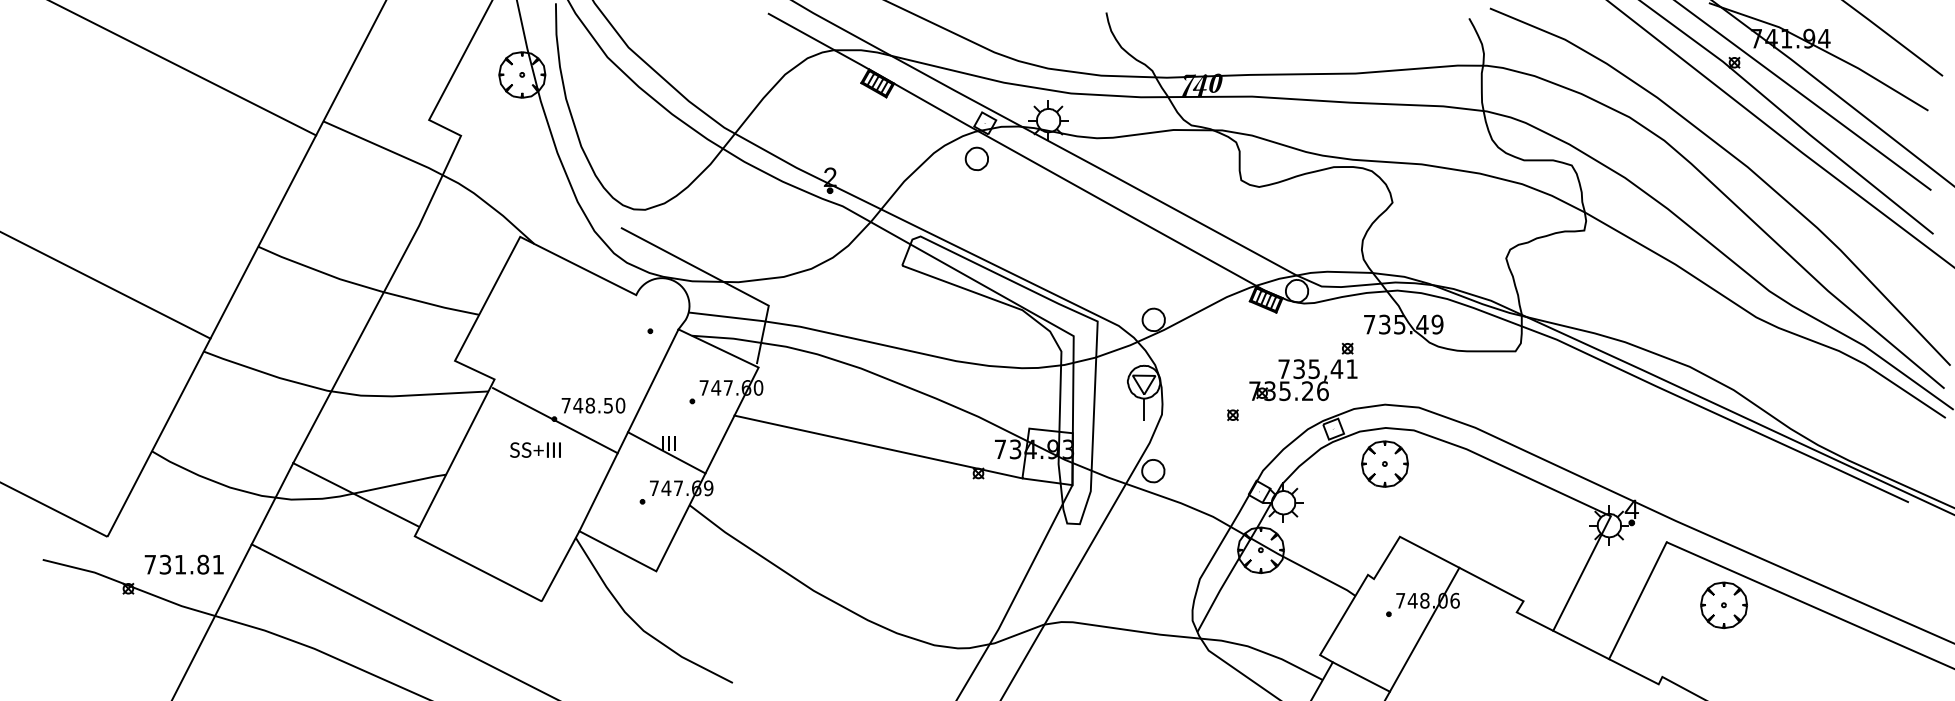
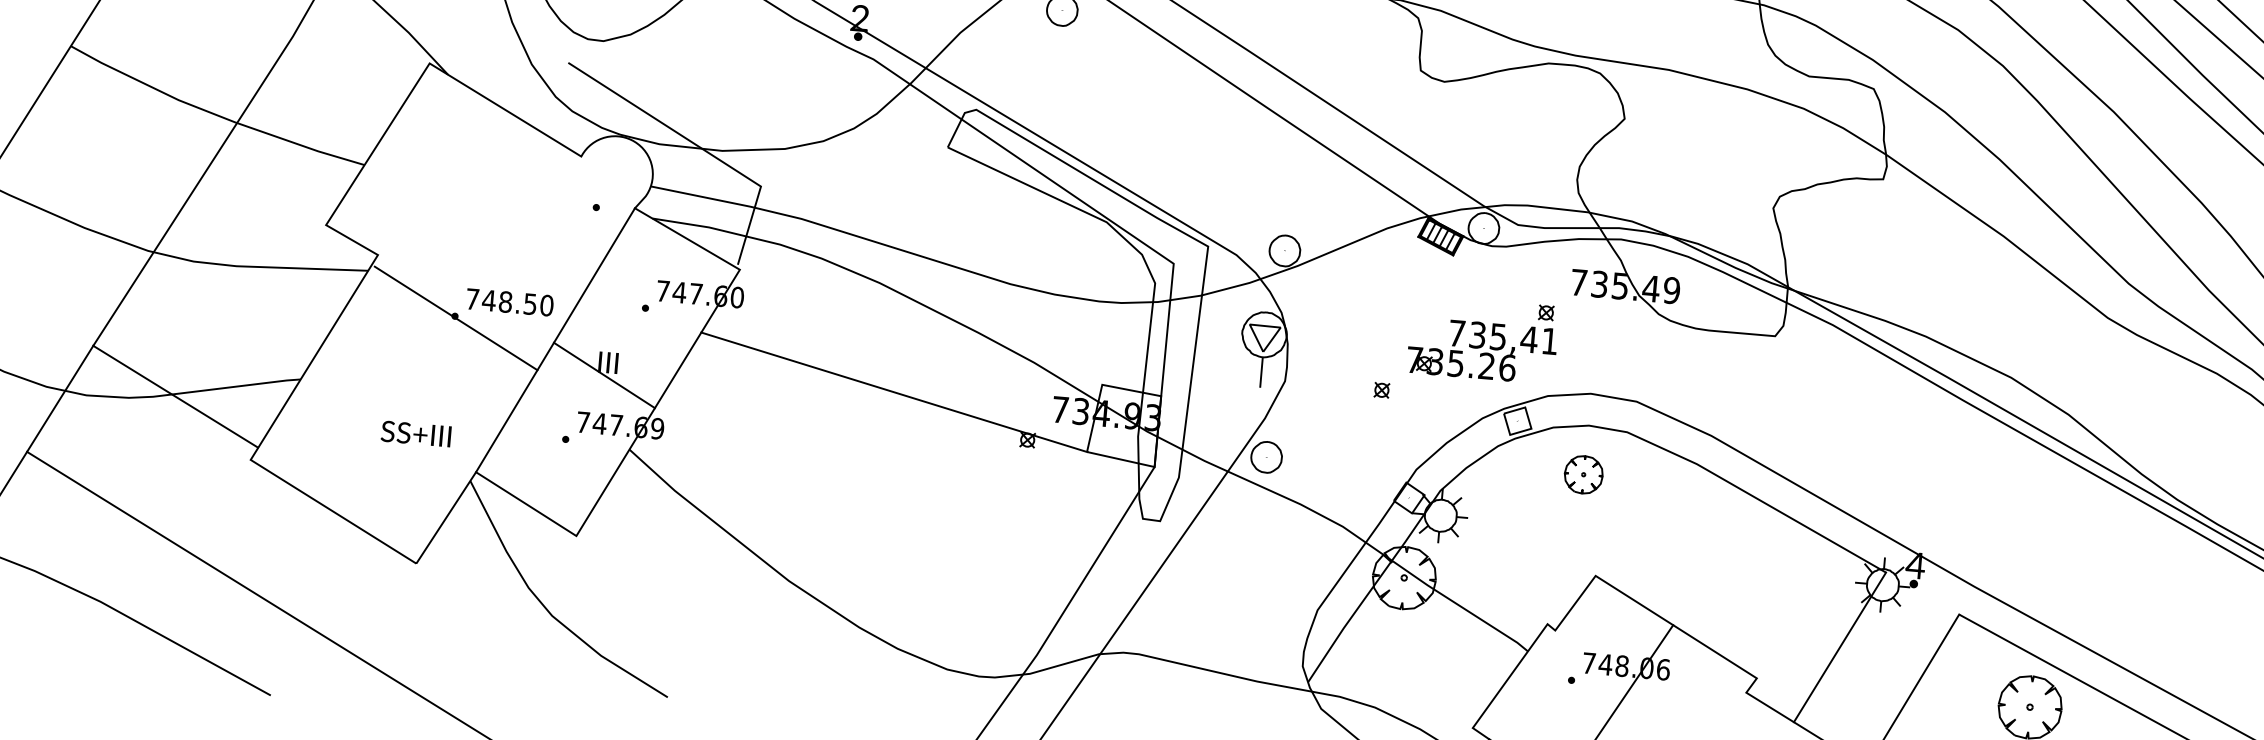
text: (535, 449) -> (416, 433), moved
part: (1384, 463) -> (1583, 474), size x0.6

